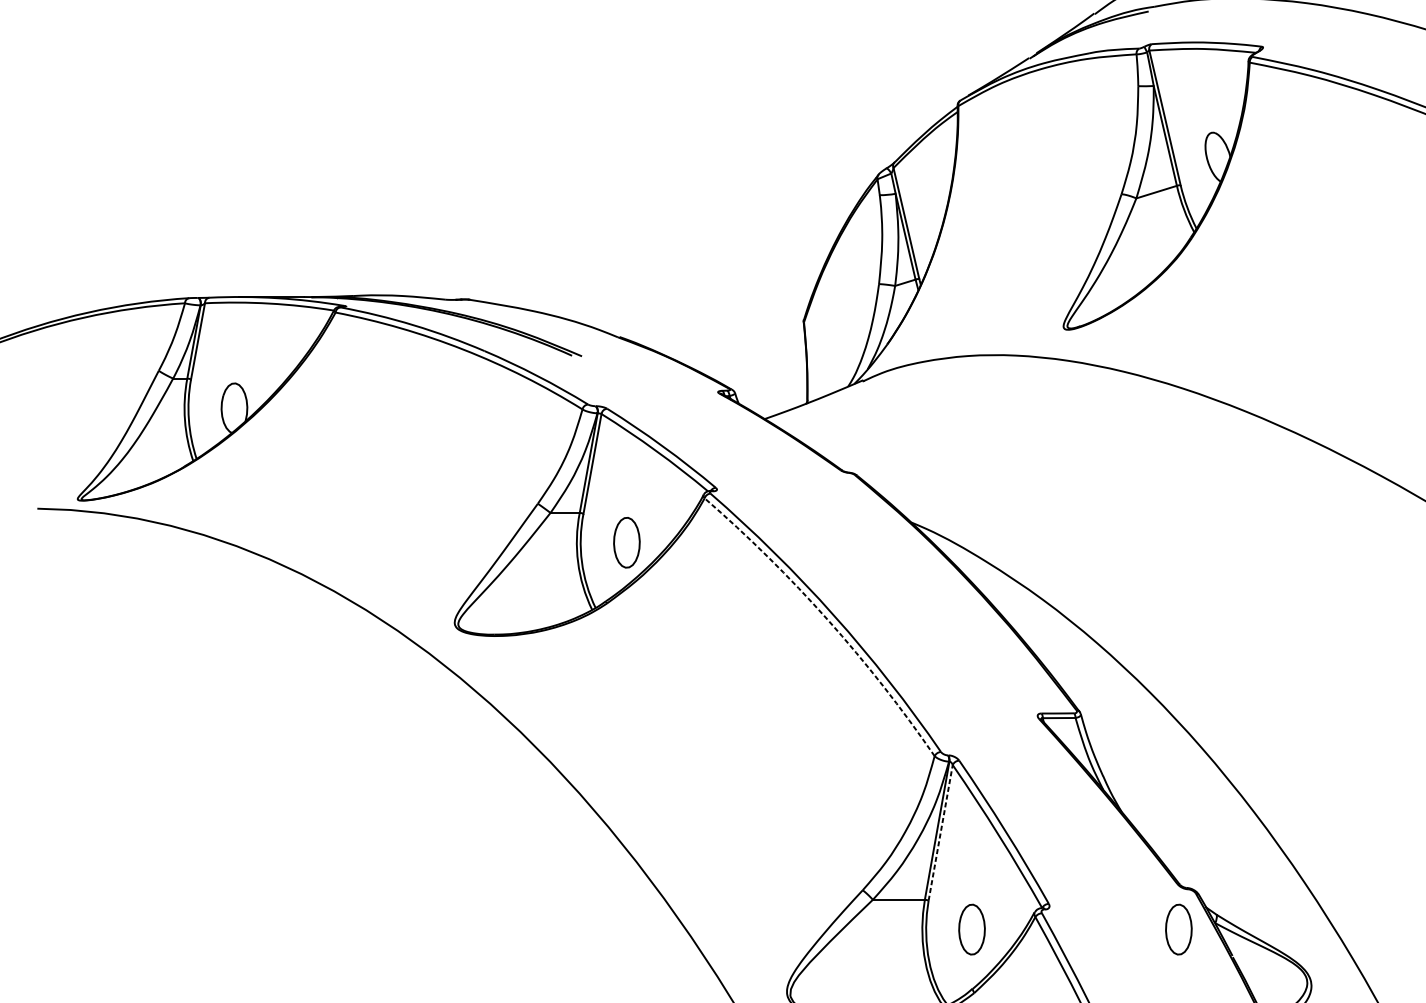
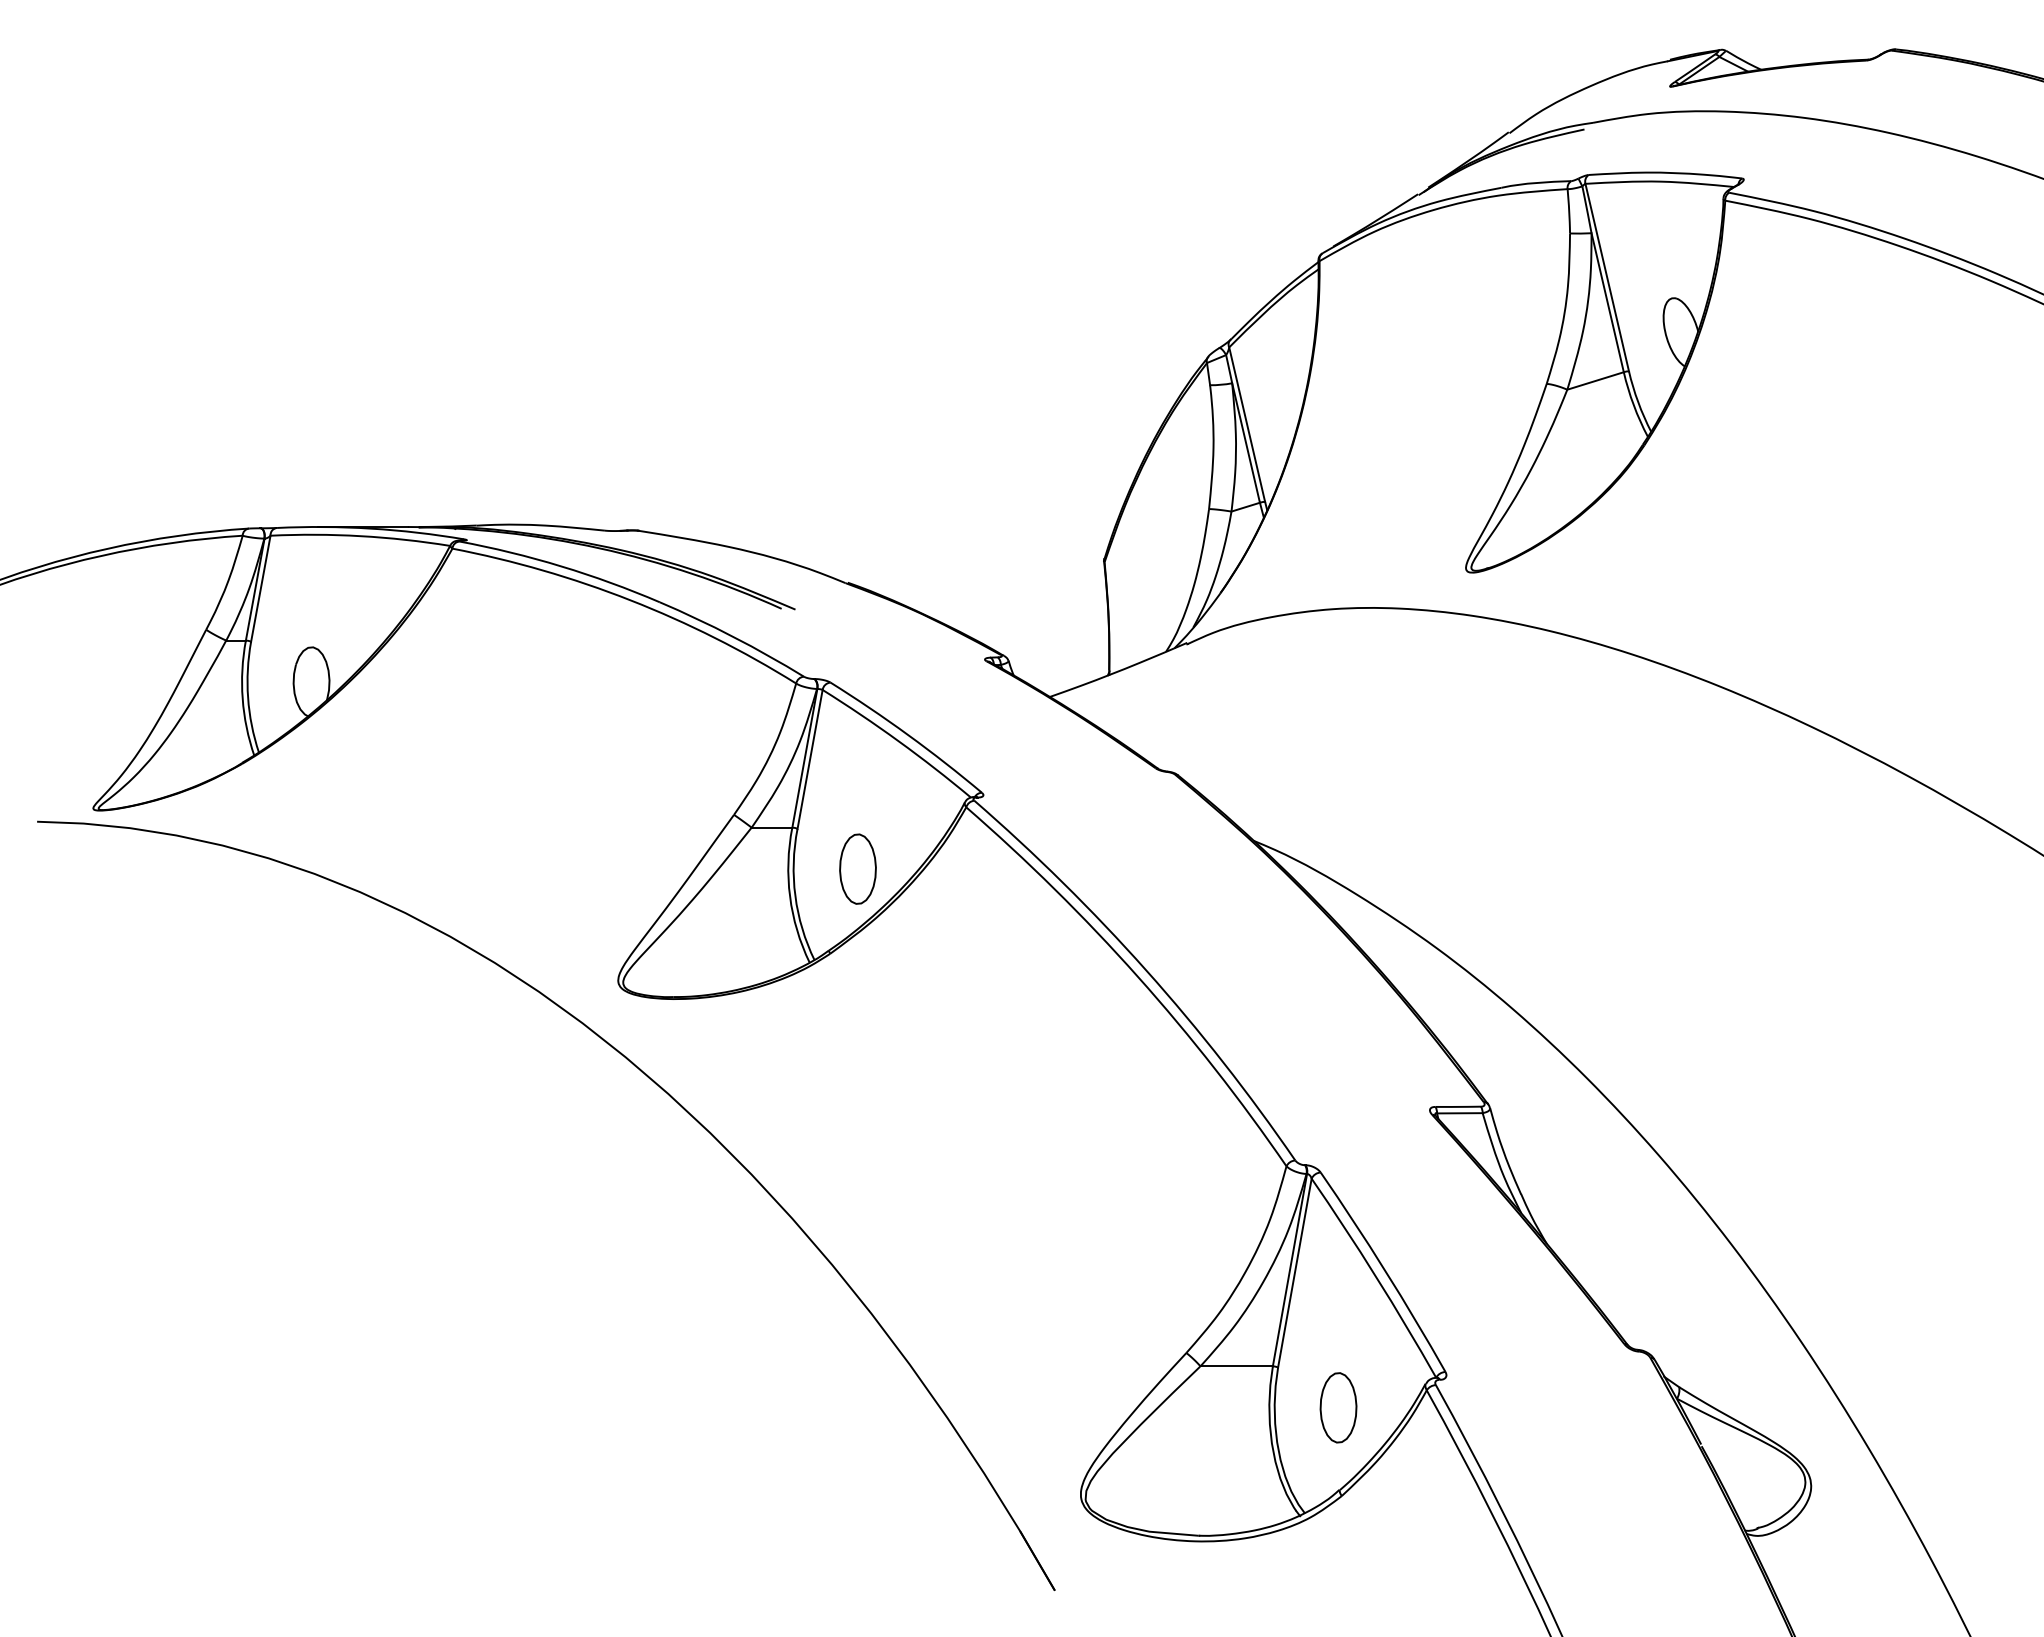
arc: (827, 619) -> (1137, 976), dashed -> solid
line: (940, 833) -> (1294, 1273), dashed -> solid
part: (1178, 929) -> (1626, 1407), removed

